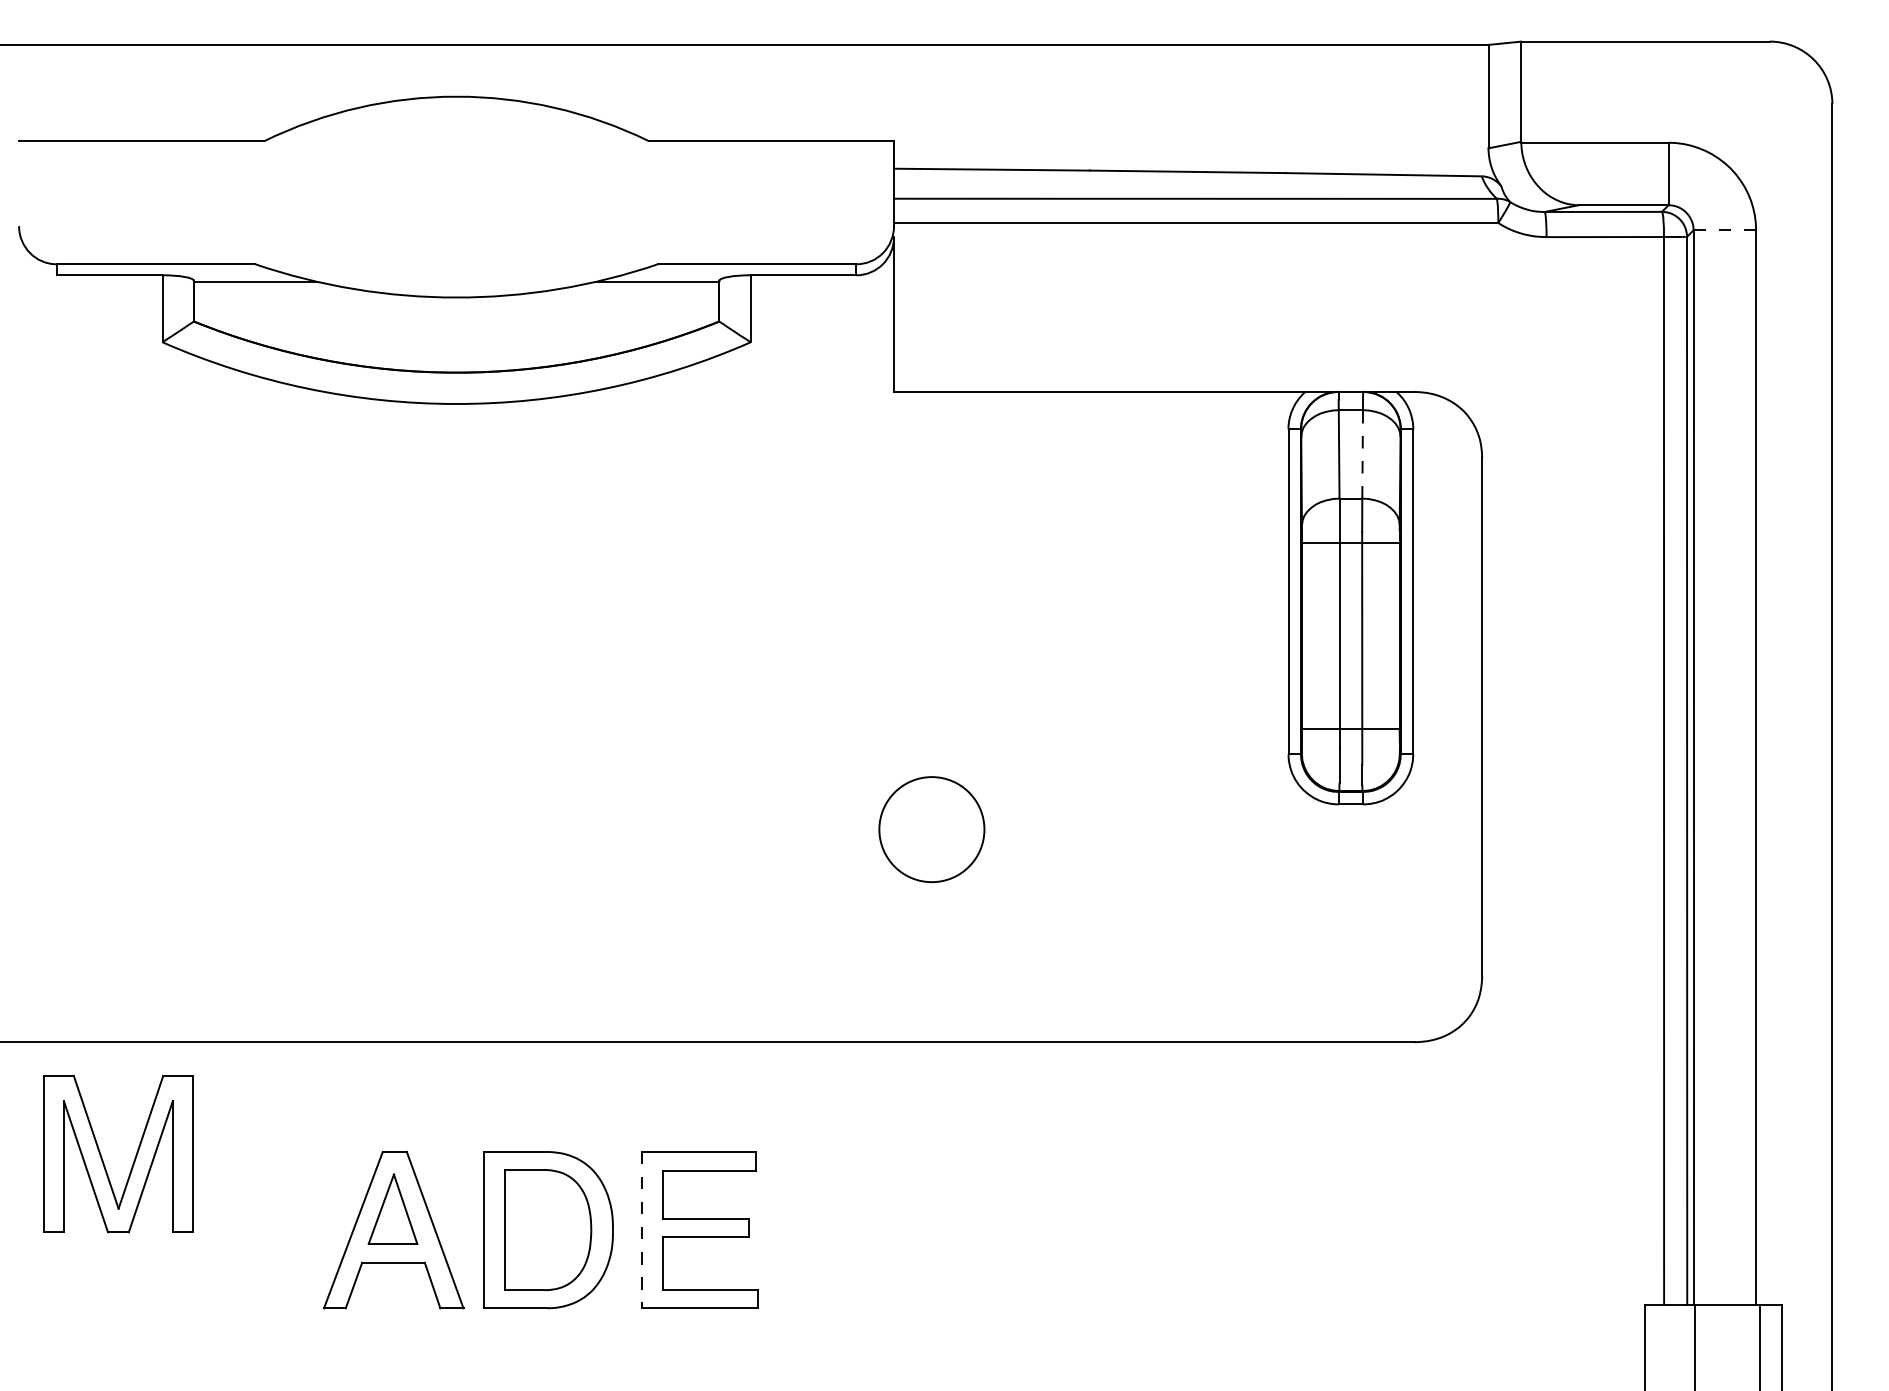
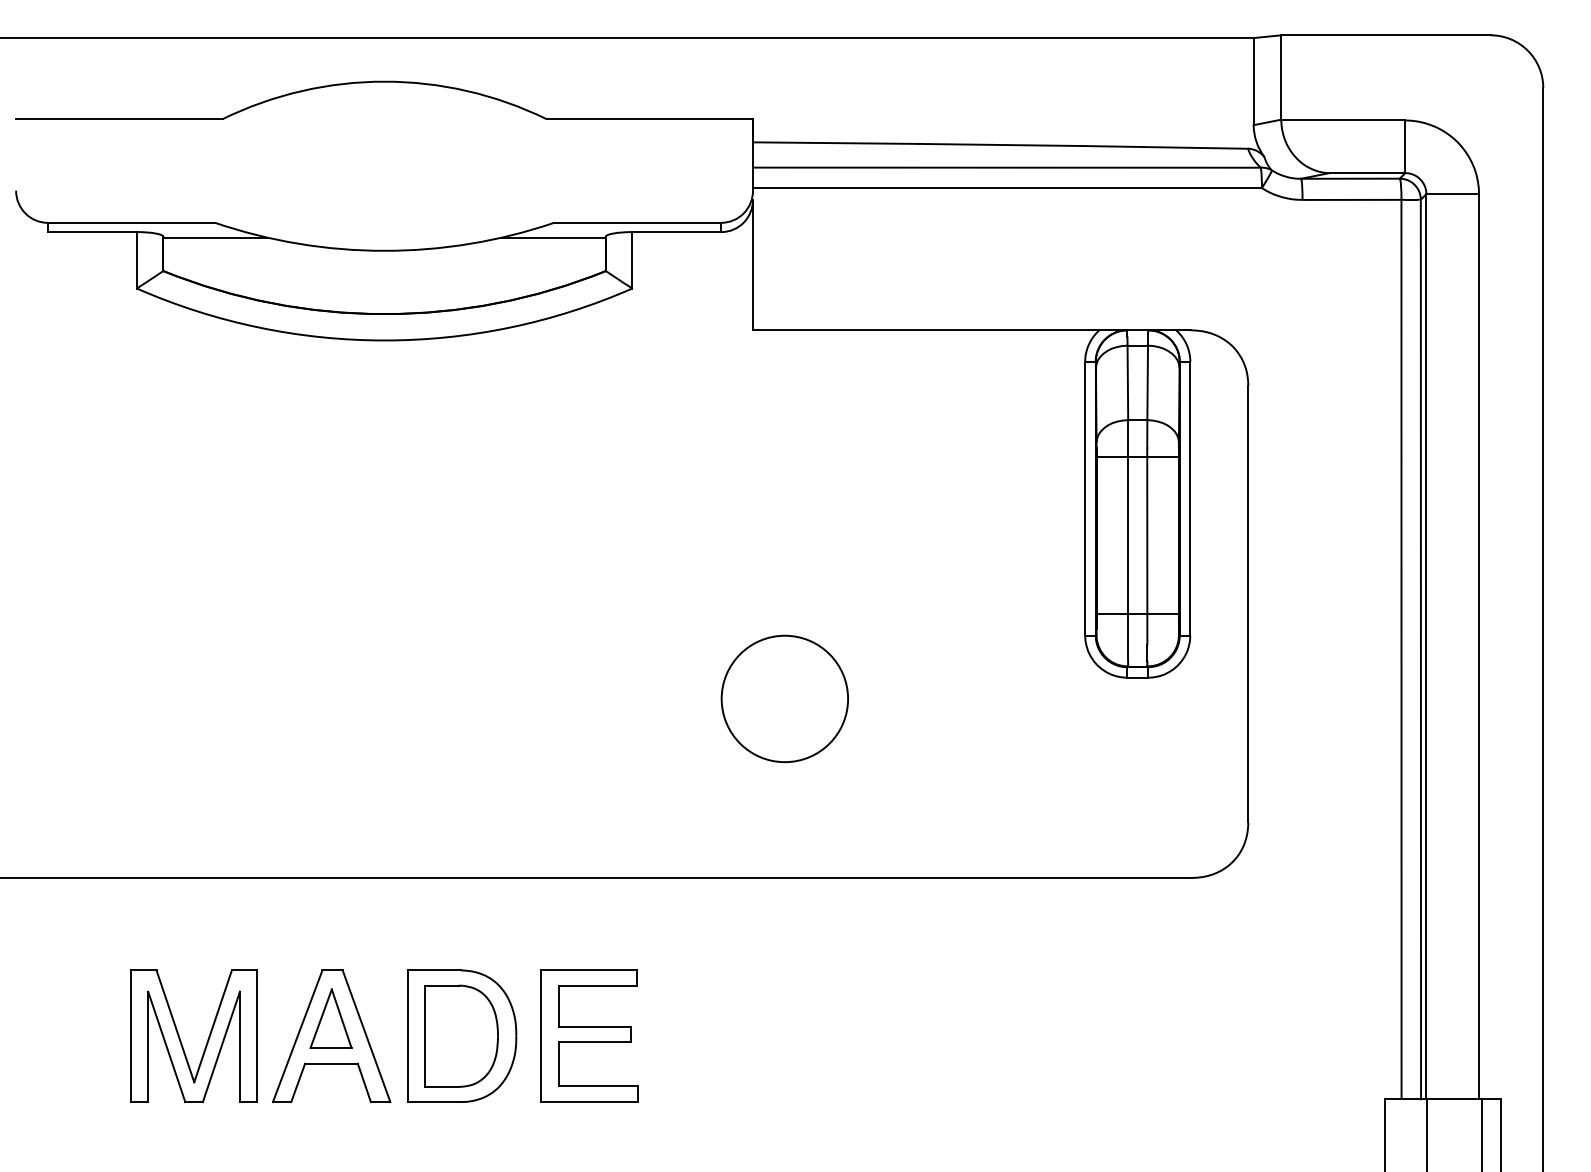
line: (1724, 230) -> (1452, 194), dashed -> solid
line: (1362, 453) -> (1147, 382), dashed -> solid
circle: (931, 829) -> (784, 698), size x1.43
part: (103, 1160) -> (181, 1041), moved
line: (642, 1230) -> (541, 1036), dashed -> solid

